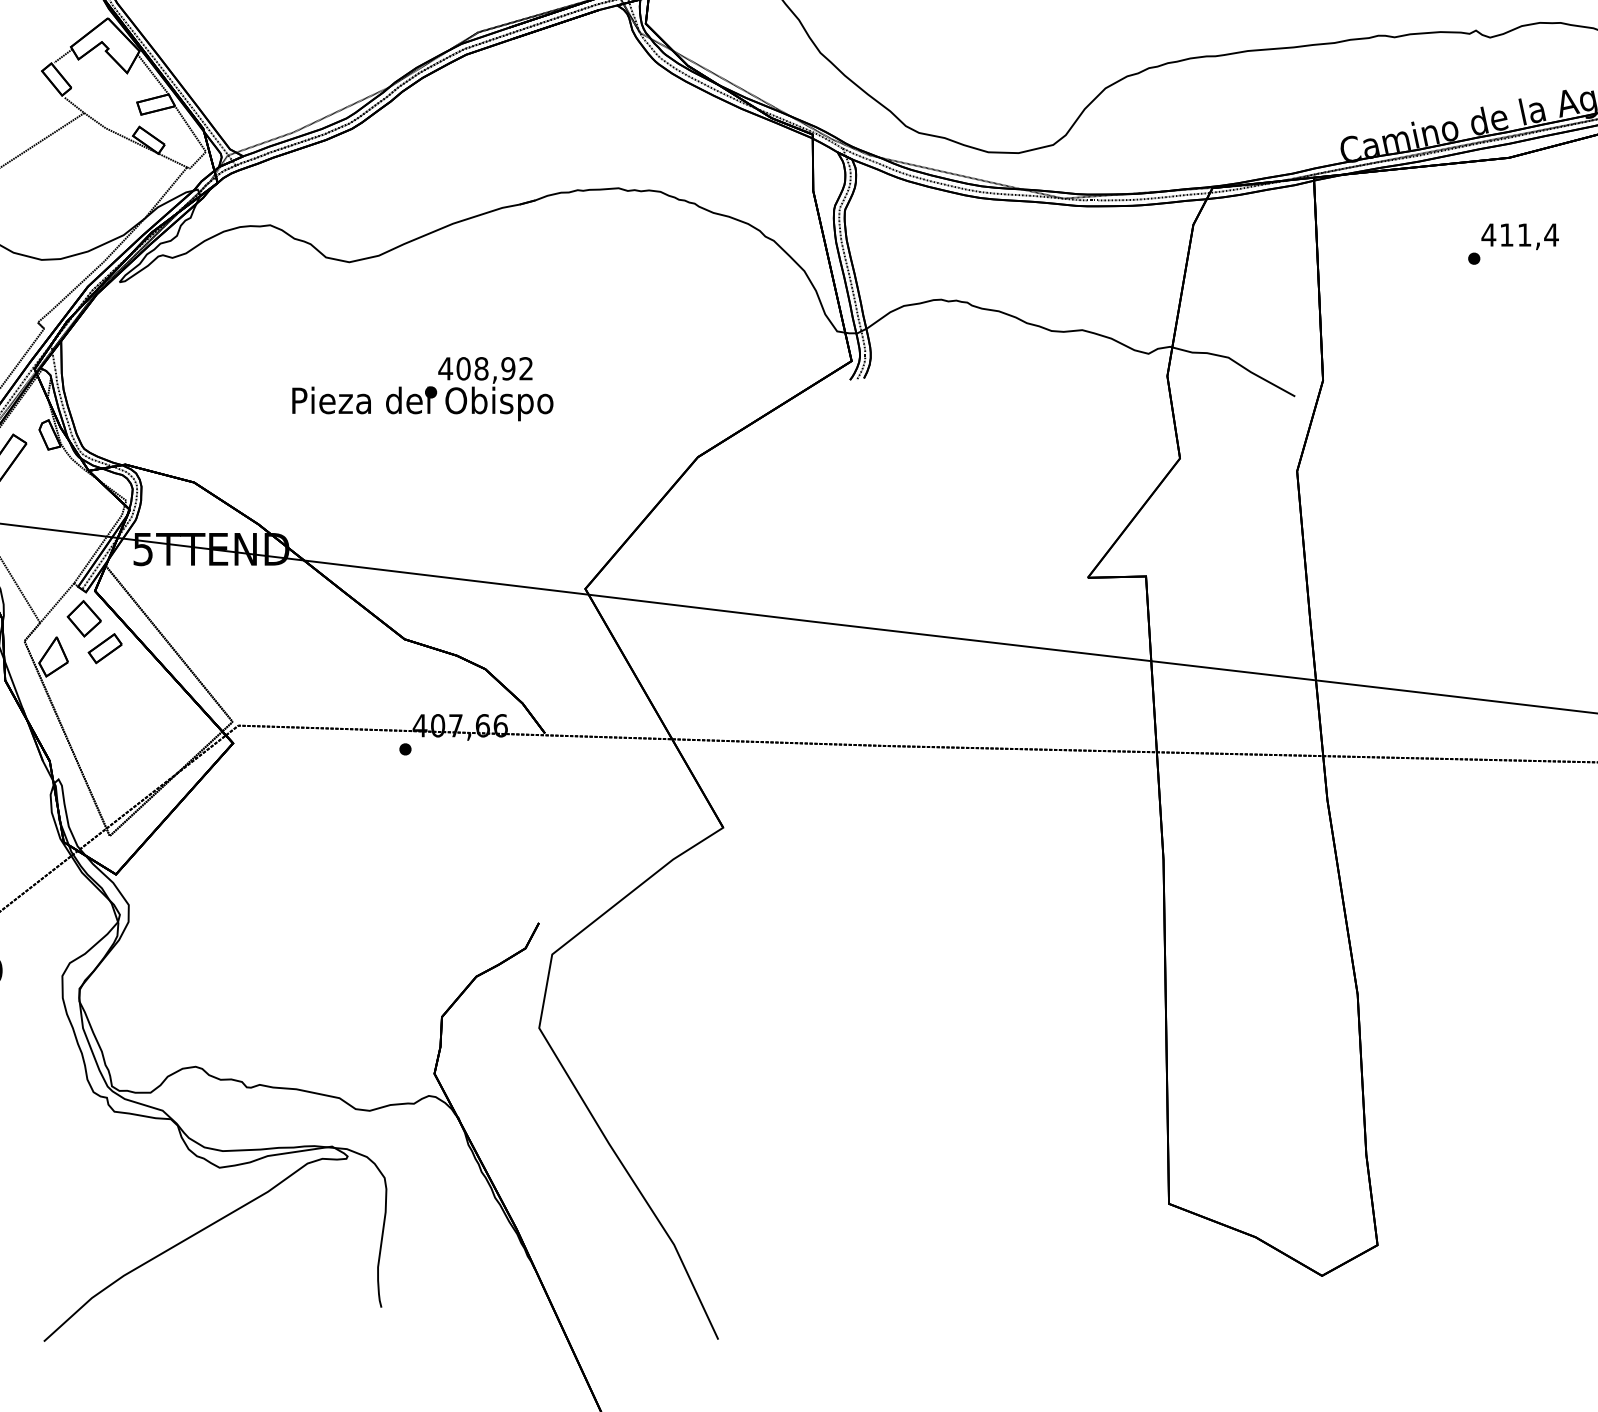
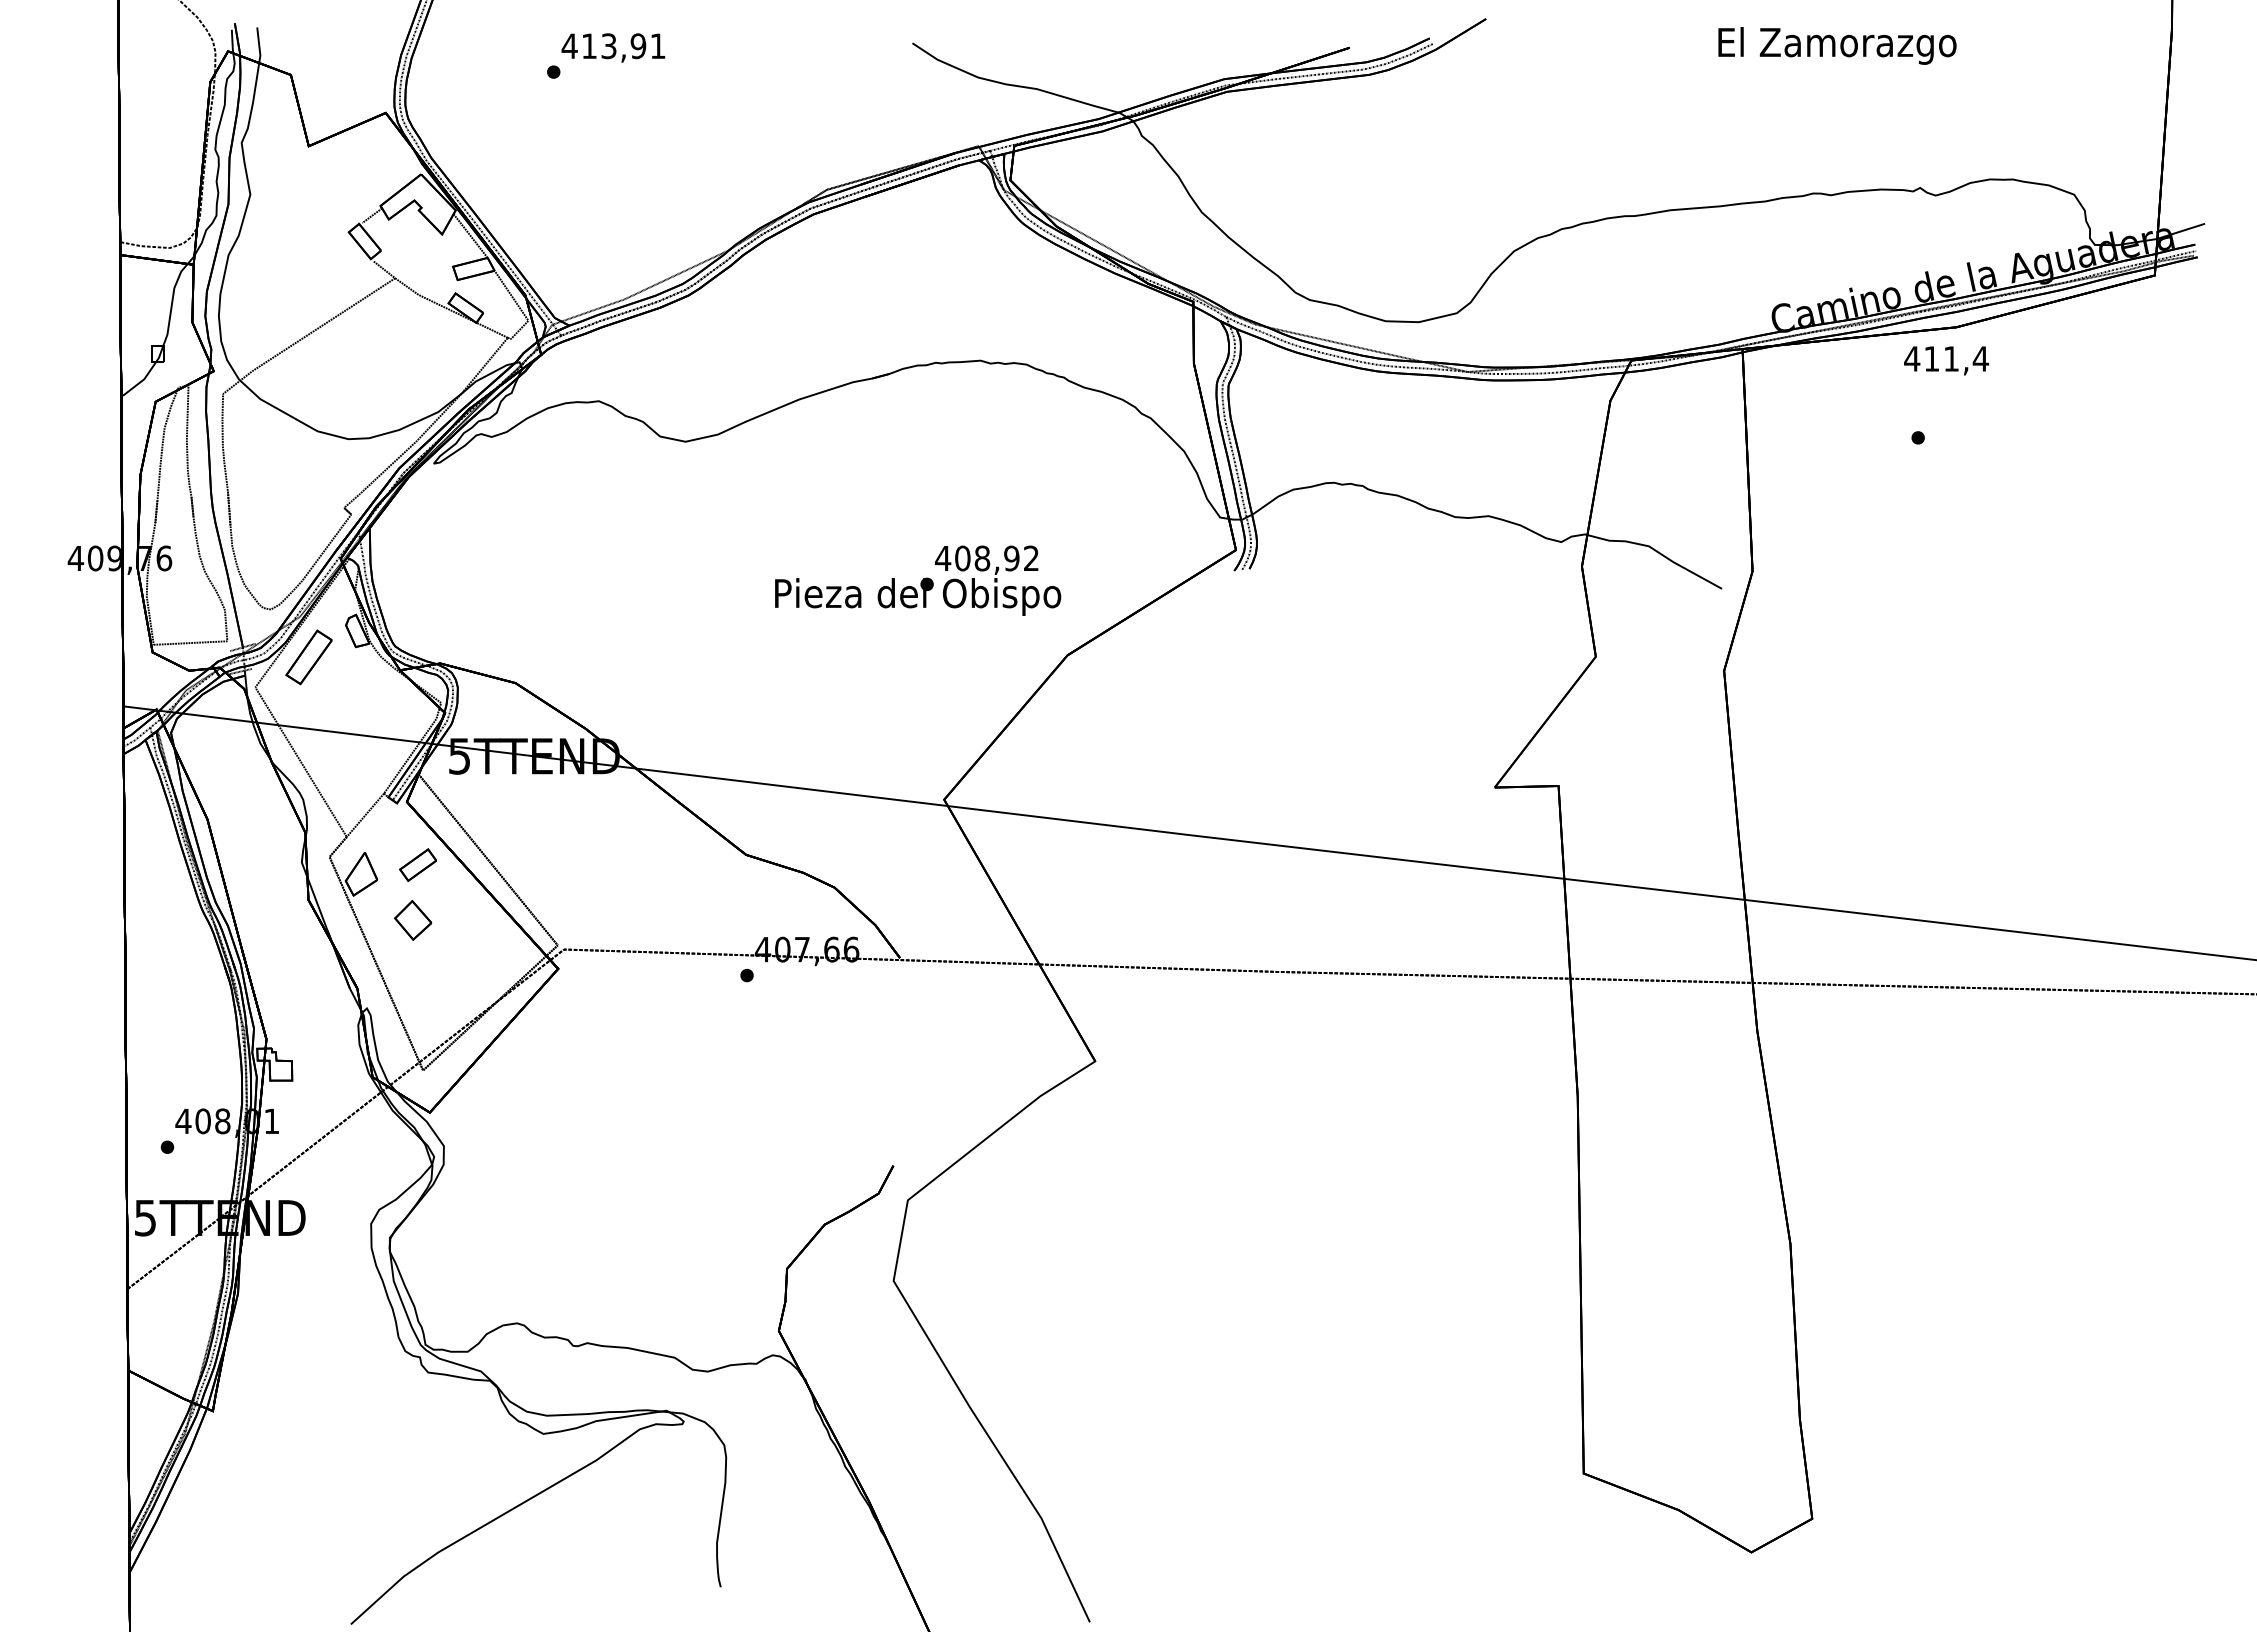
text: (1520, 236) -> (1946, 360), moved
text: (423, 388) -> (918, 580), moved
part: (84, 618) -> (413, 920), moved

